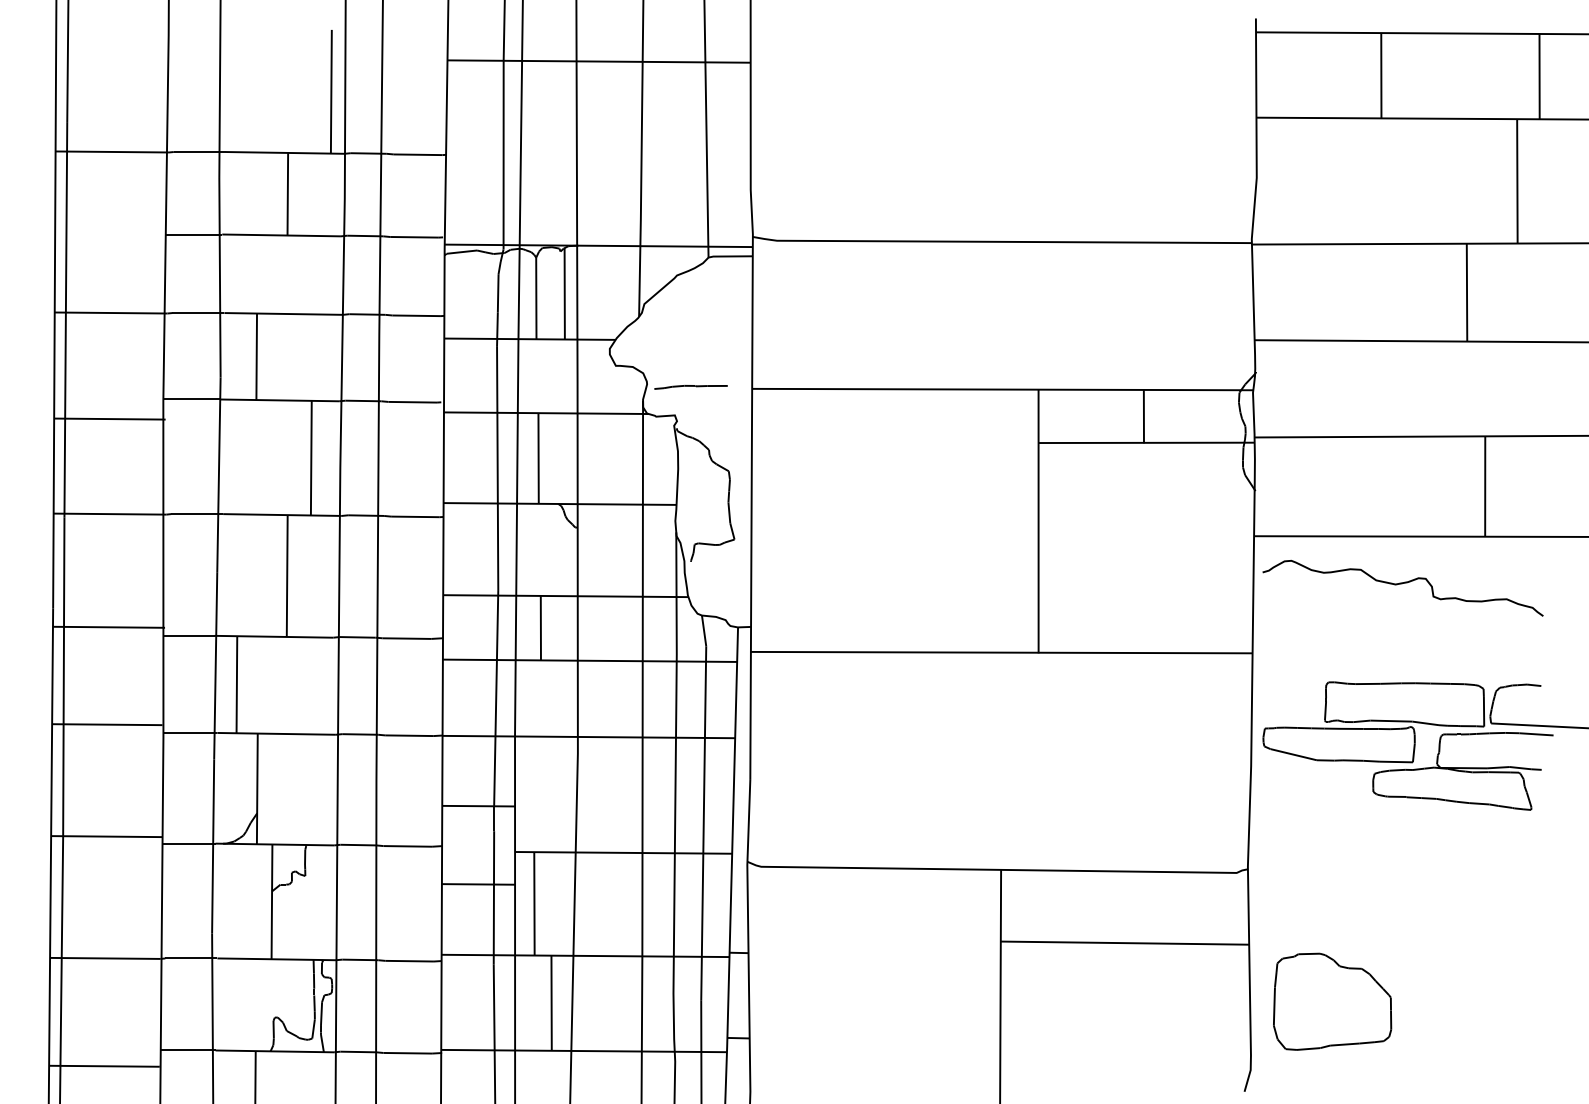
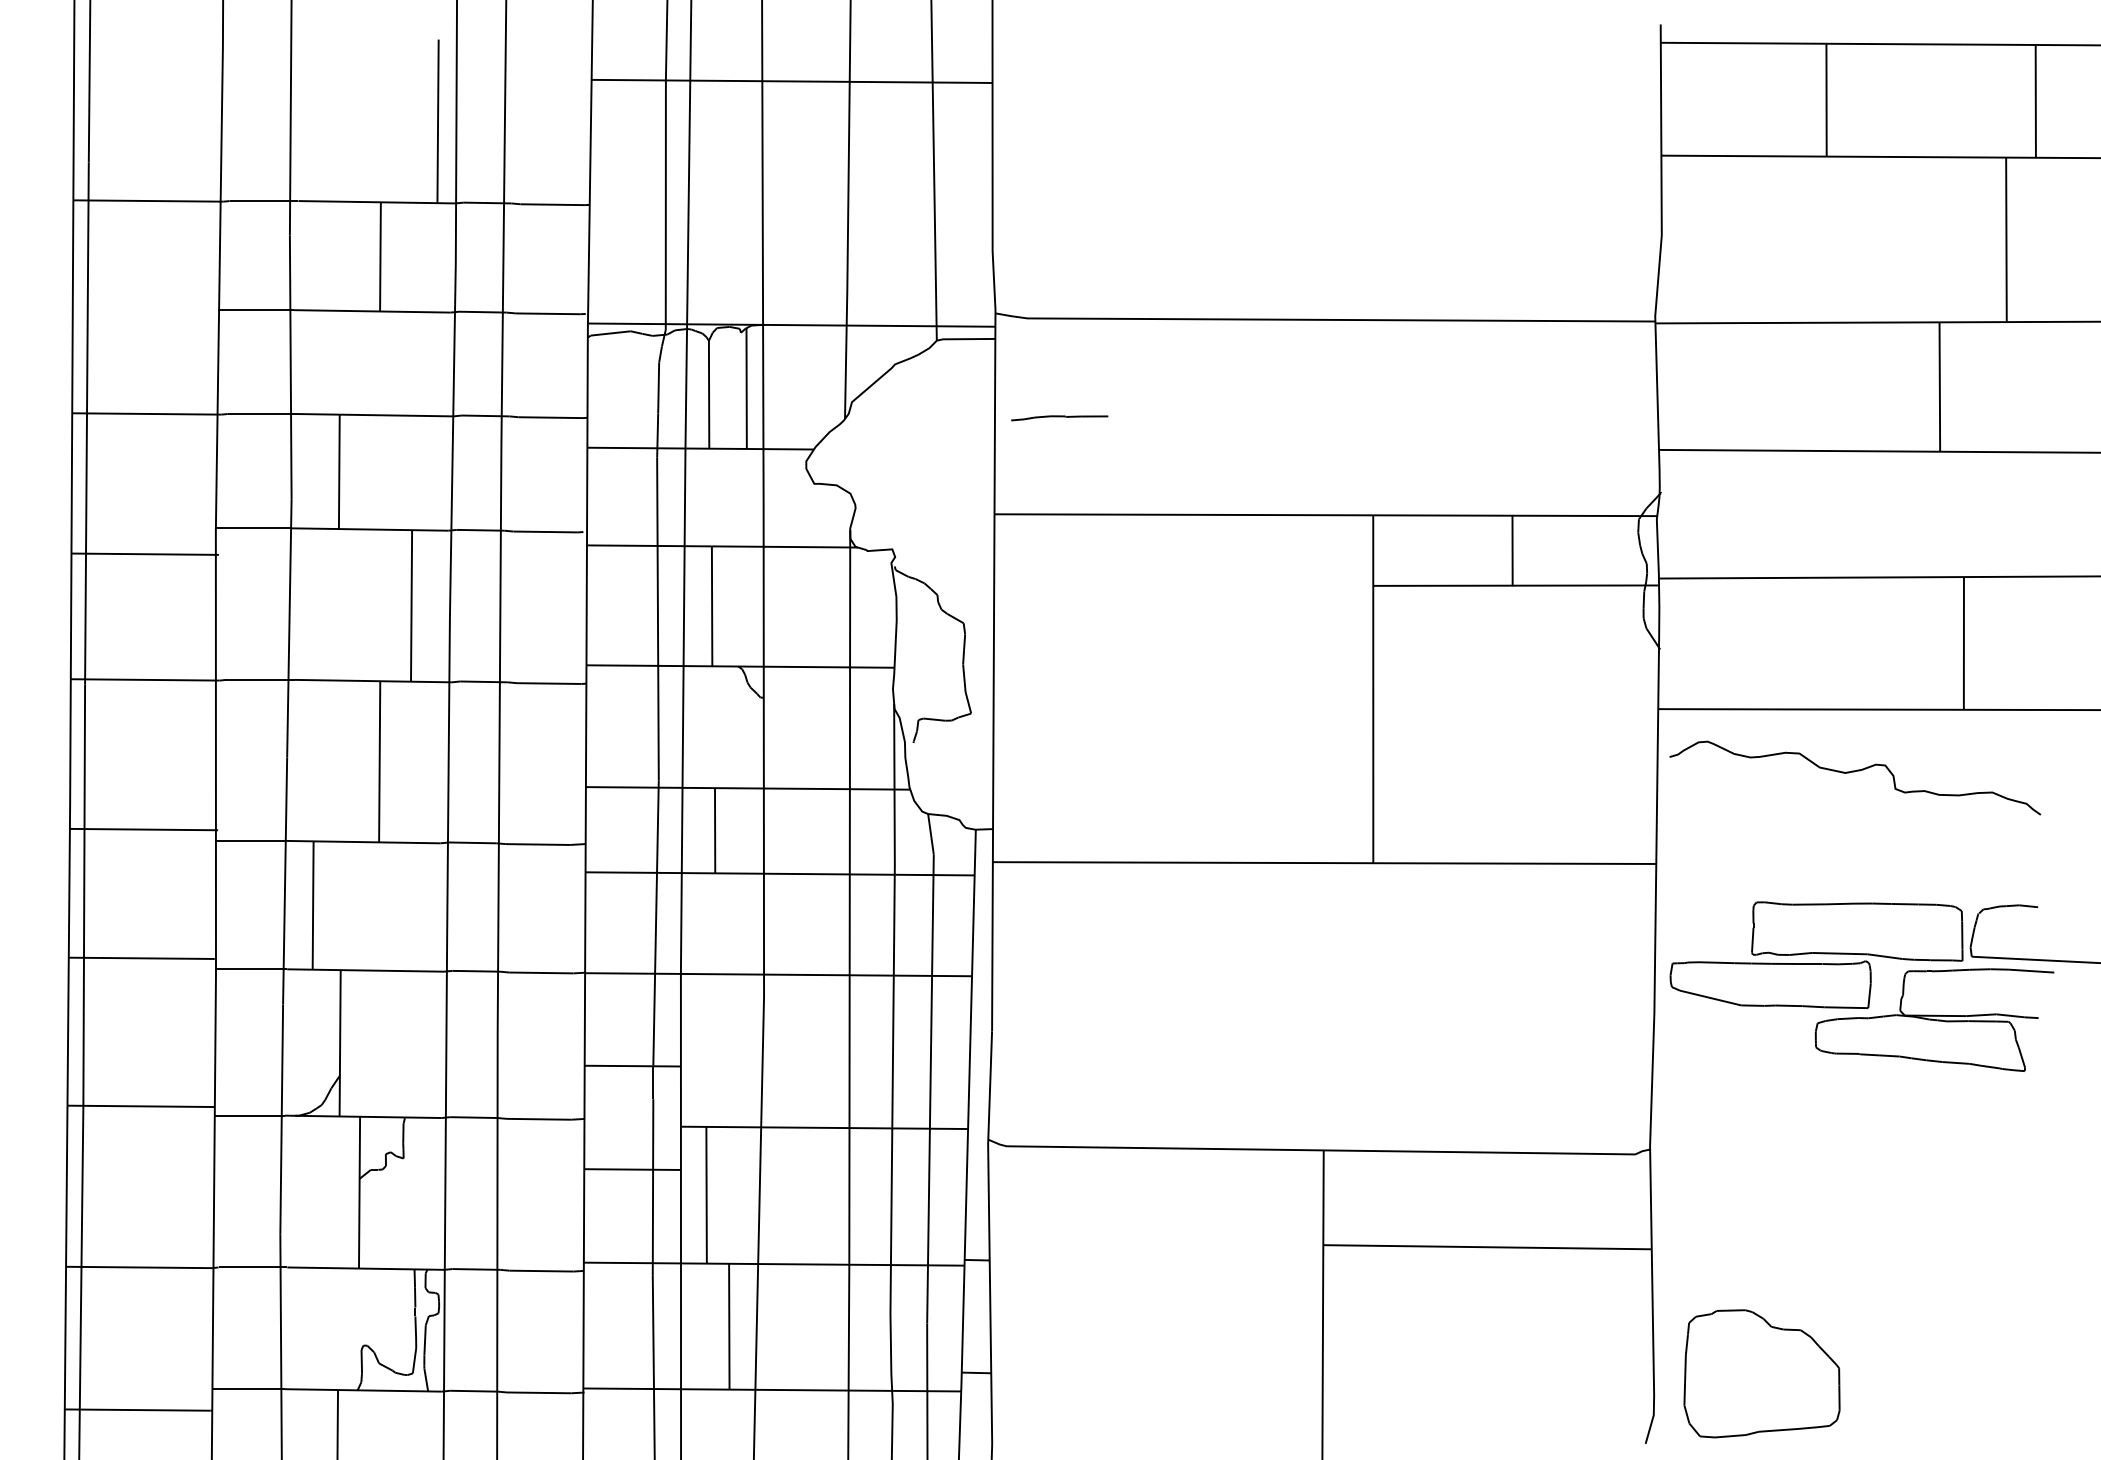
curve: (690, 386) -> (1059, 417), moved
part: (1332, 1001) -> (1761, 1373), moved

